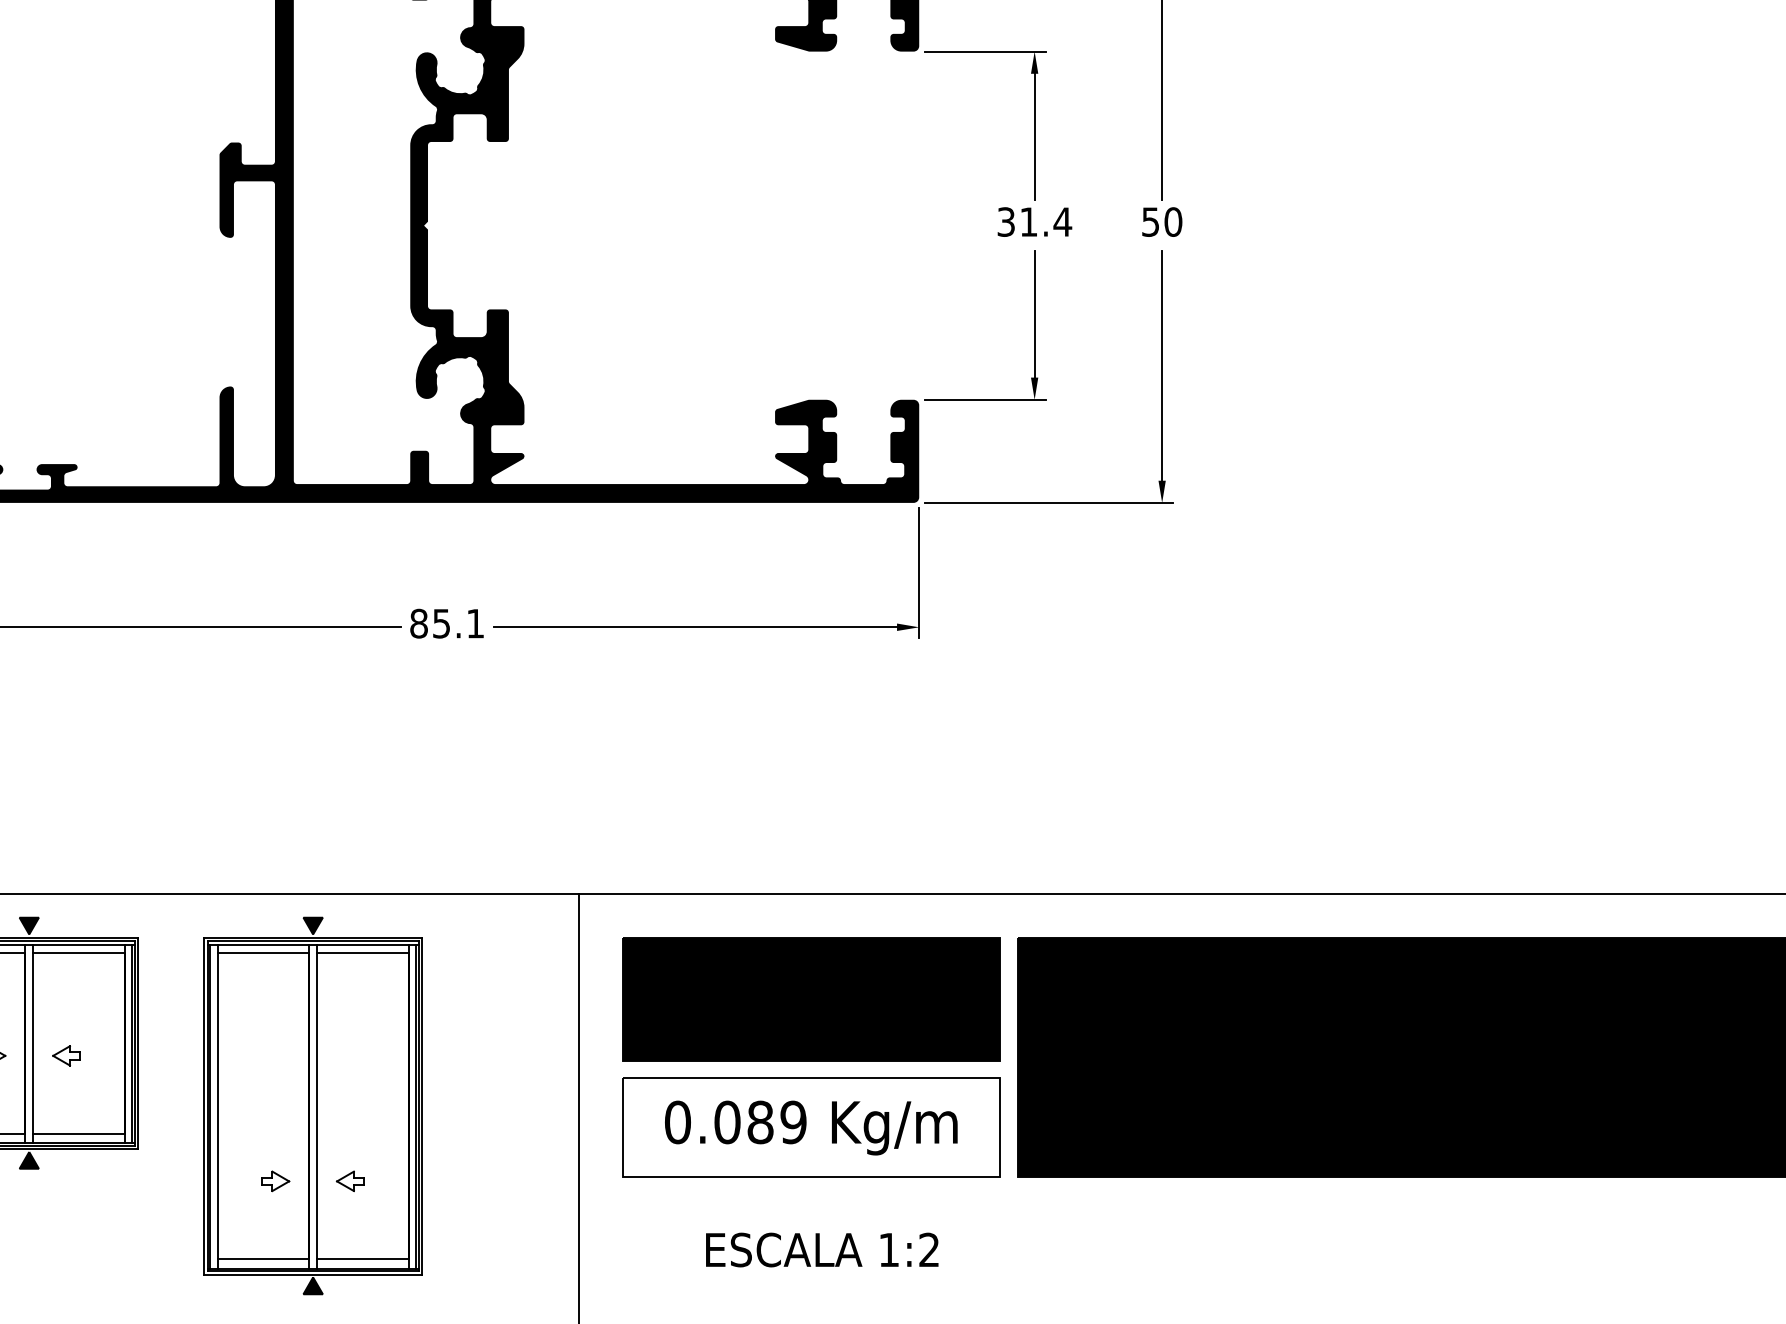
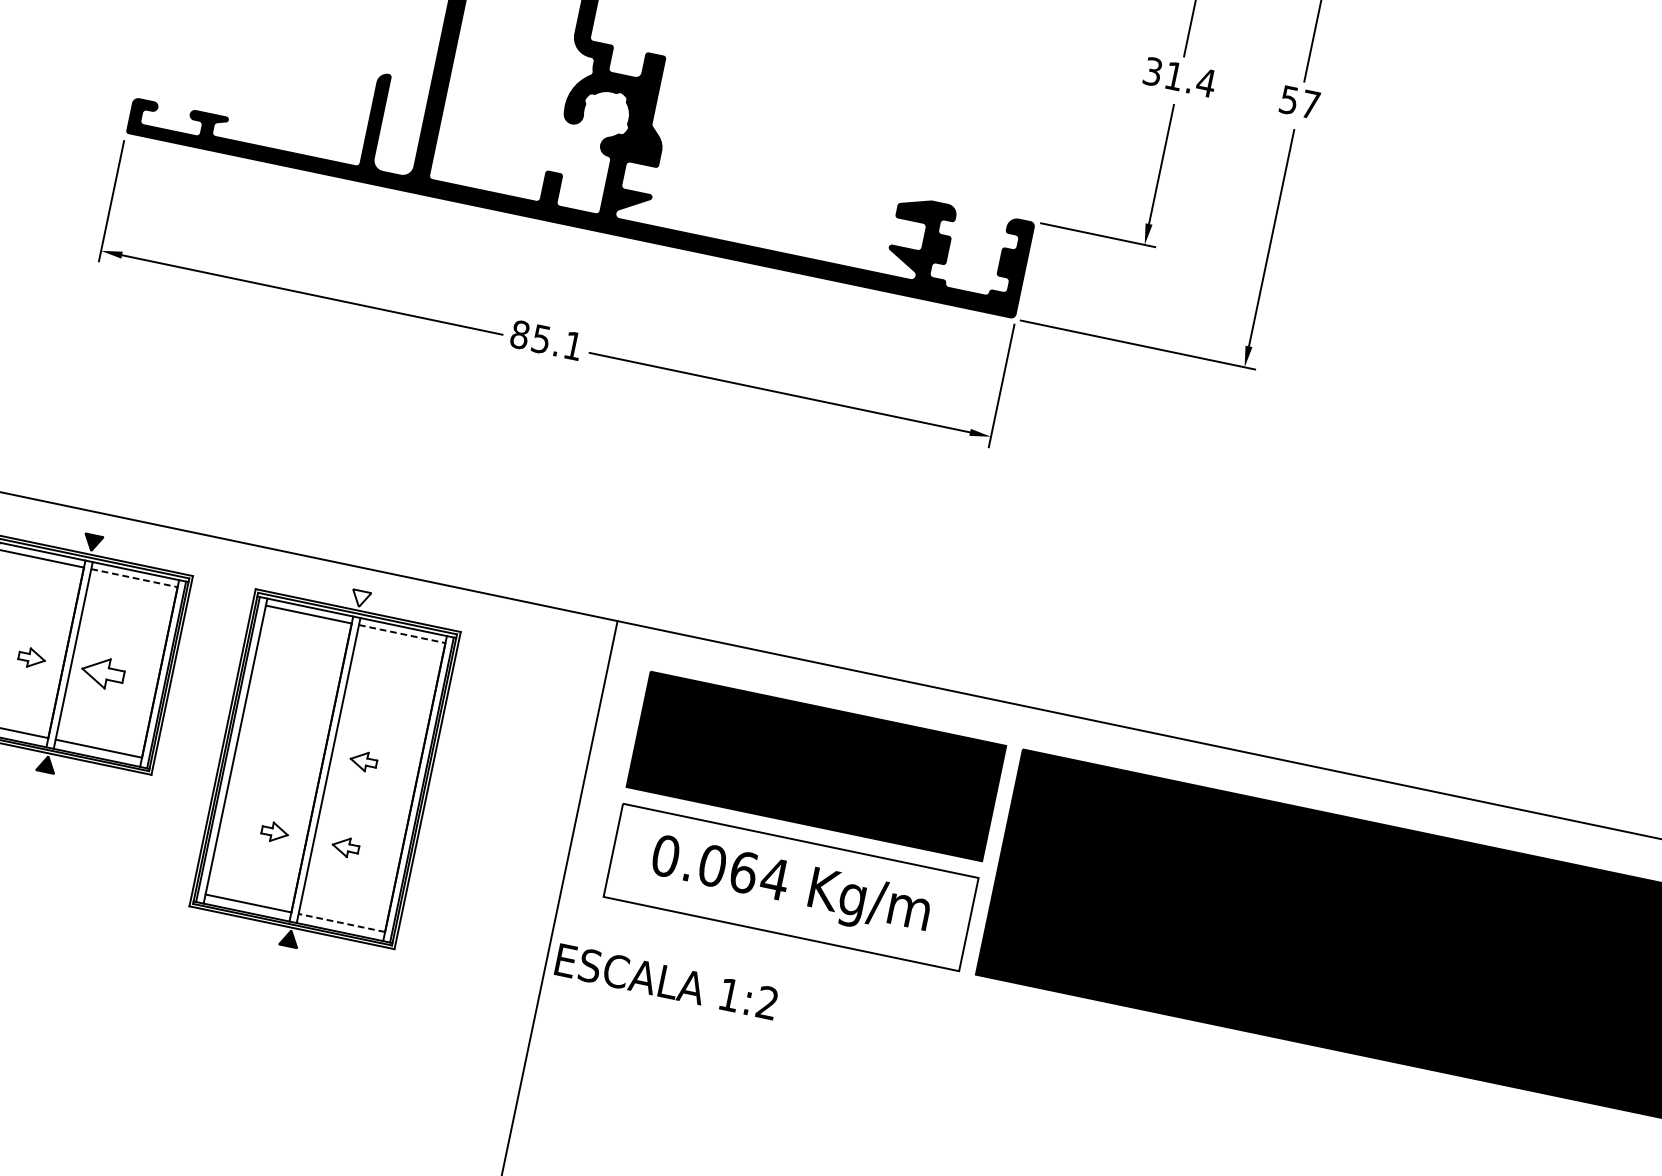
text: (1173, 221) -> (1310, 104), 50 -> 57
fill: (312, 925) -> (360, 598), removed
line: (78, 952) -> (134, 577), solid -> dashed
line: (362, 952) -> (401, 633), solid -> dashed
part: (66, 1055) -> (102, 672), size x1.6
part: (350, 1089) -> (363, 760), added
text: (777, 1122) -> (759, 875), 0.089 -> 0.064
text: (822, 1249) -> (666, 981), moved
line: (362, 1259) -> (341, 923), solid -> dashed

